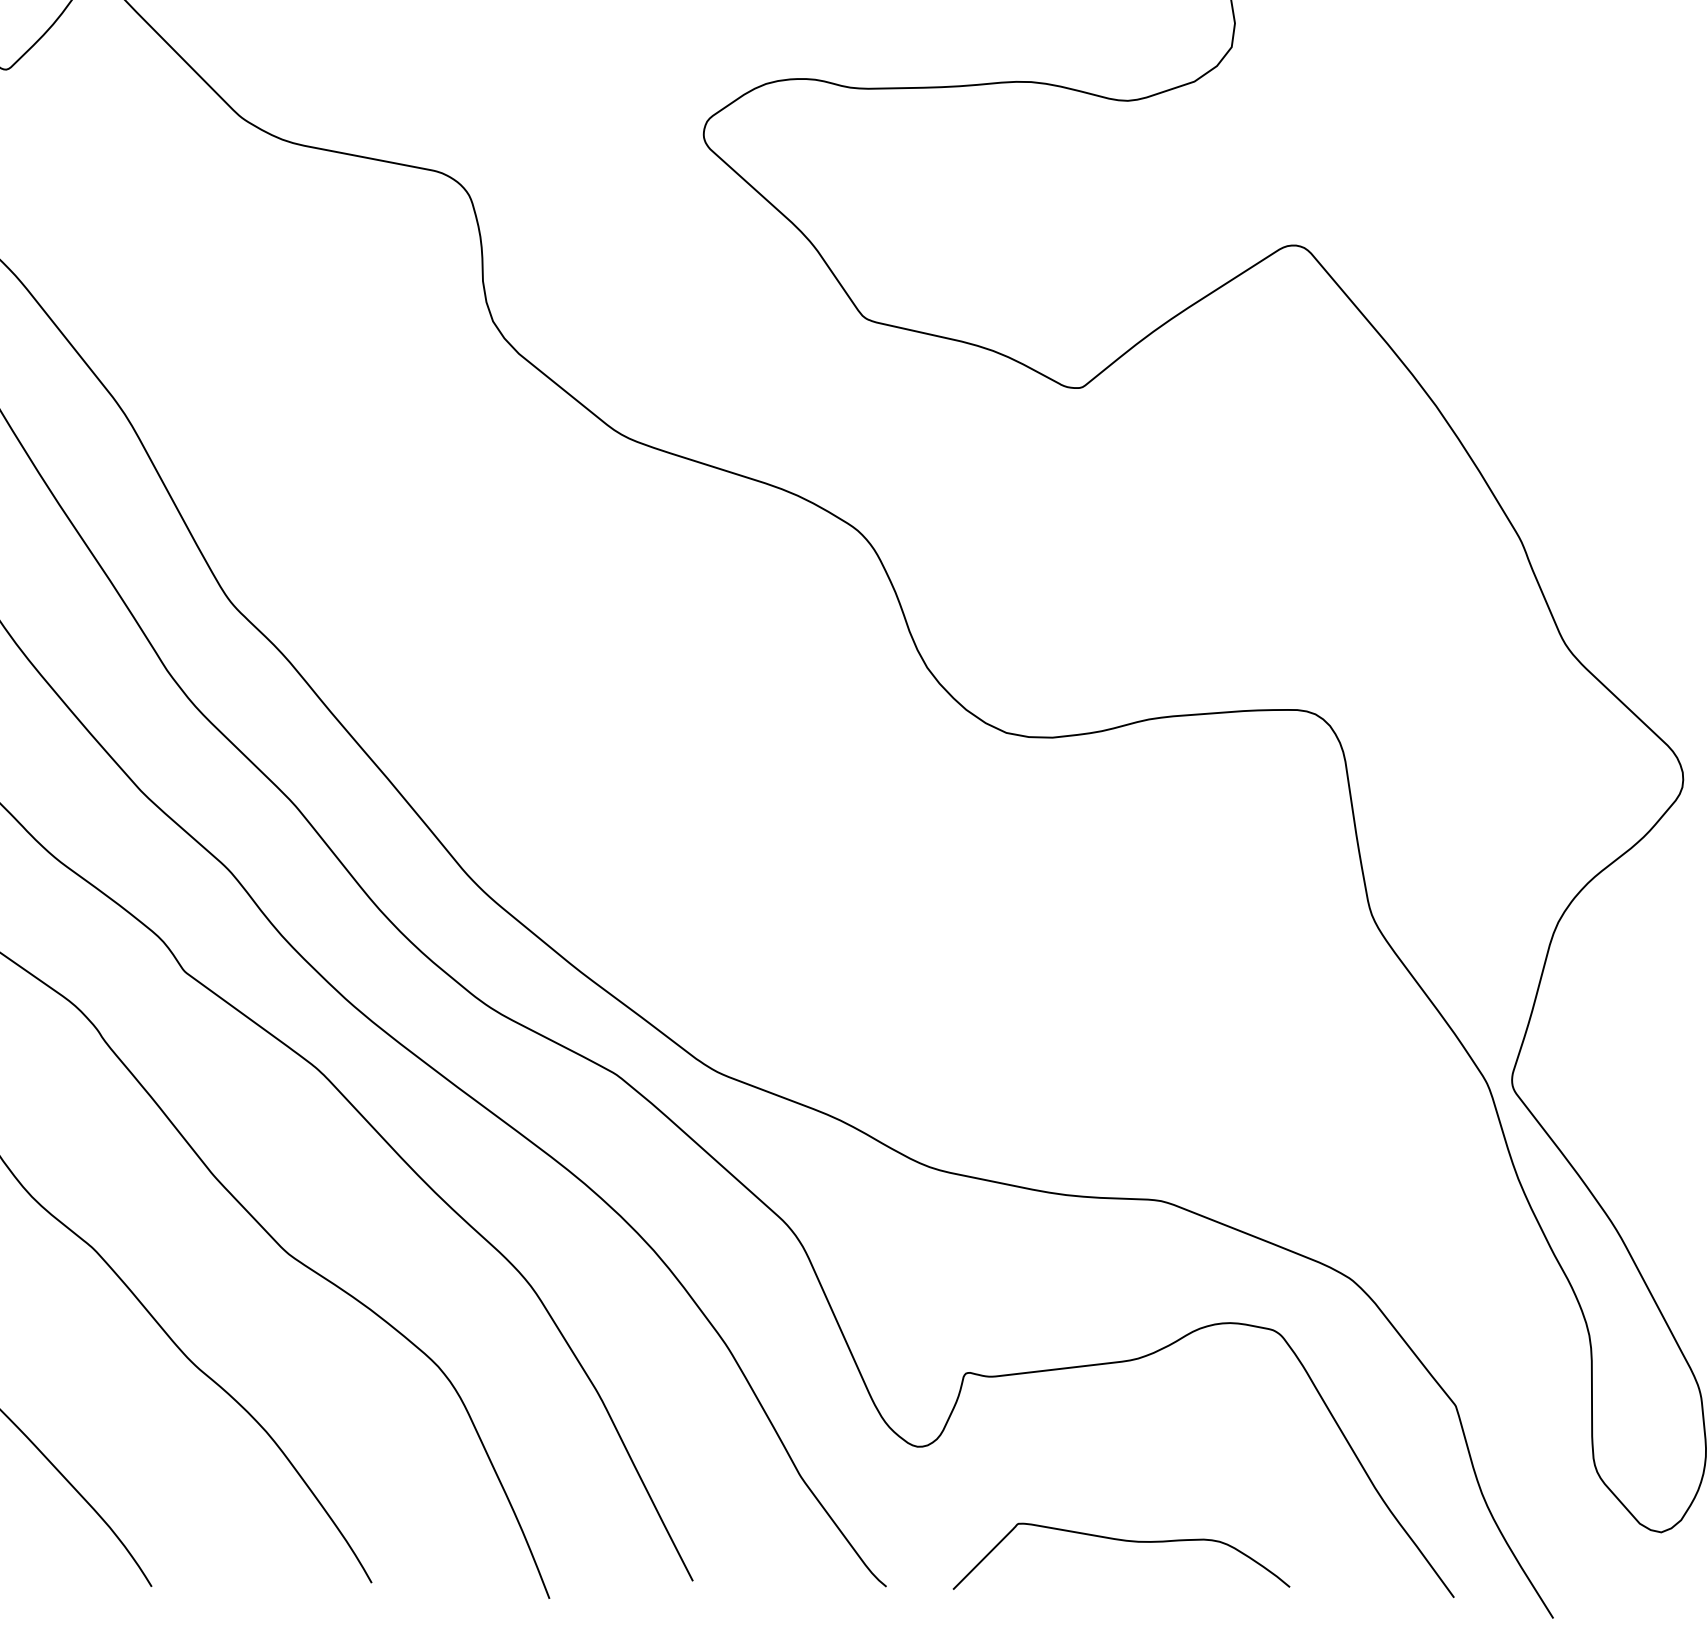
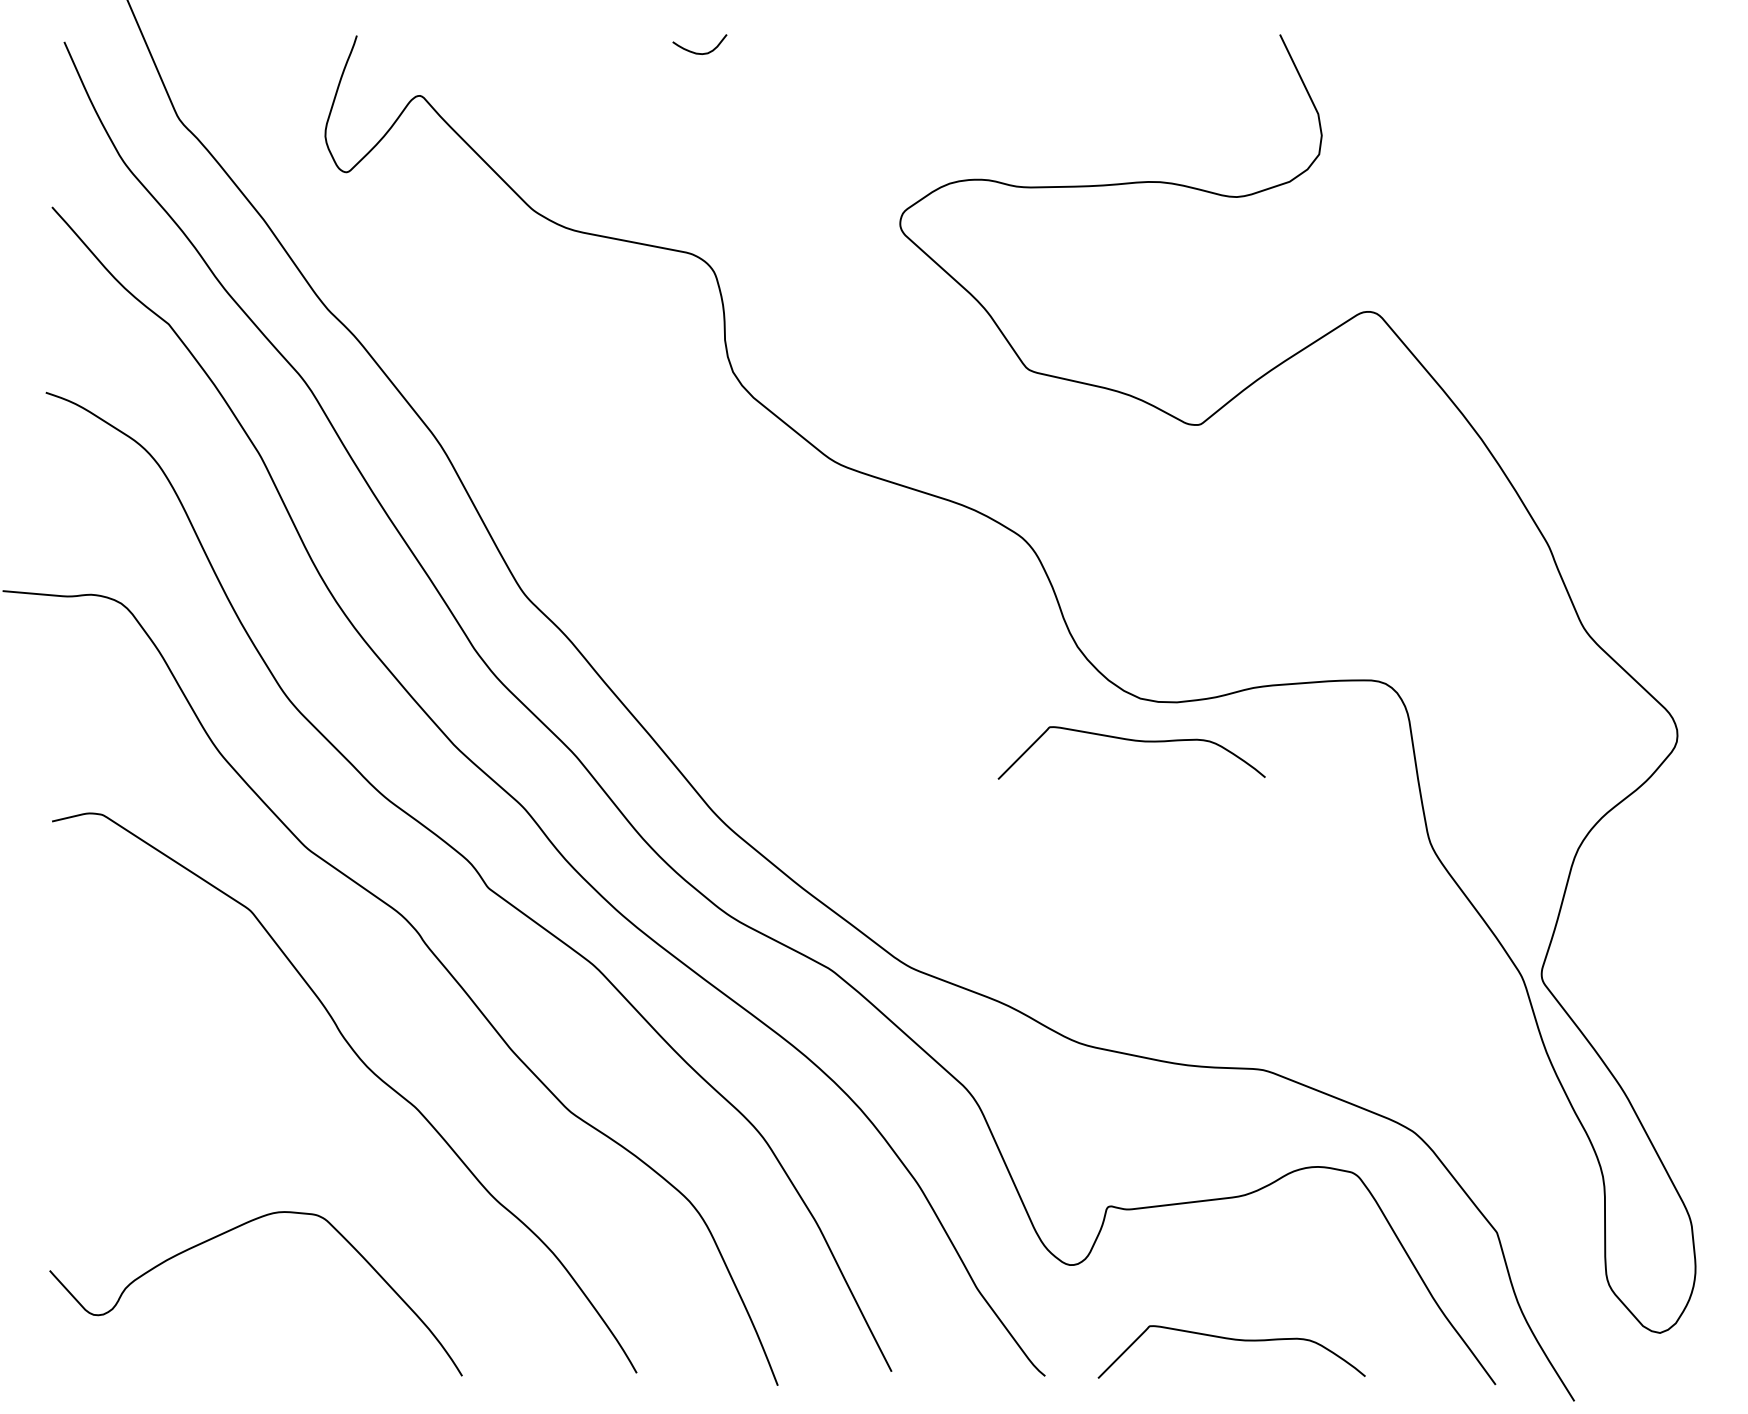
curve: (996, 786) -> (1132, 741), added

